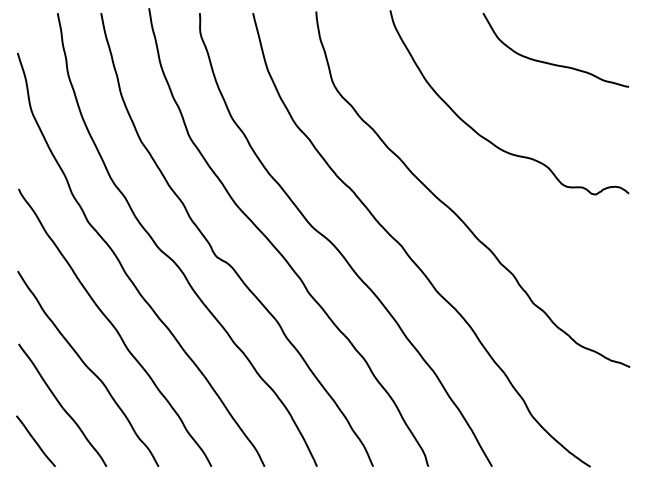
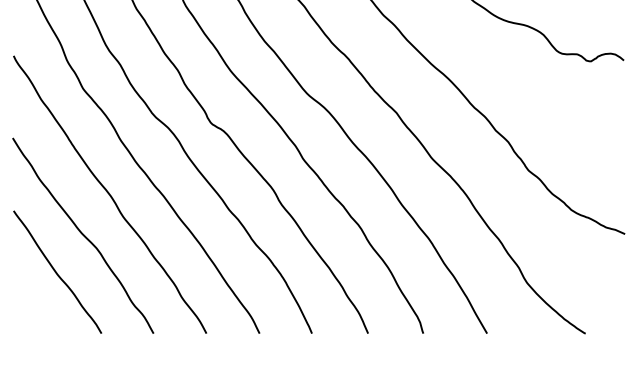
line: (35, 441) -> (30, 308), removed

